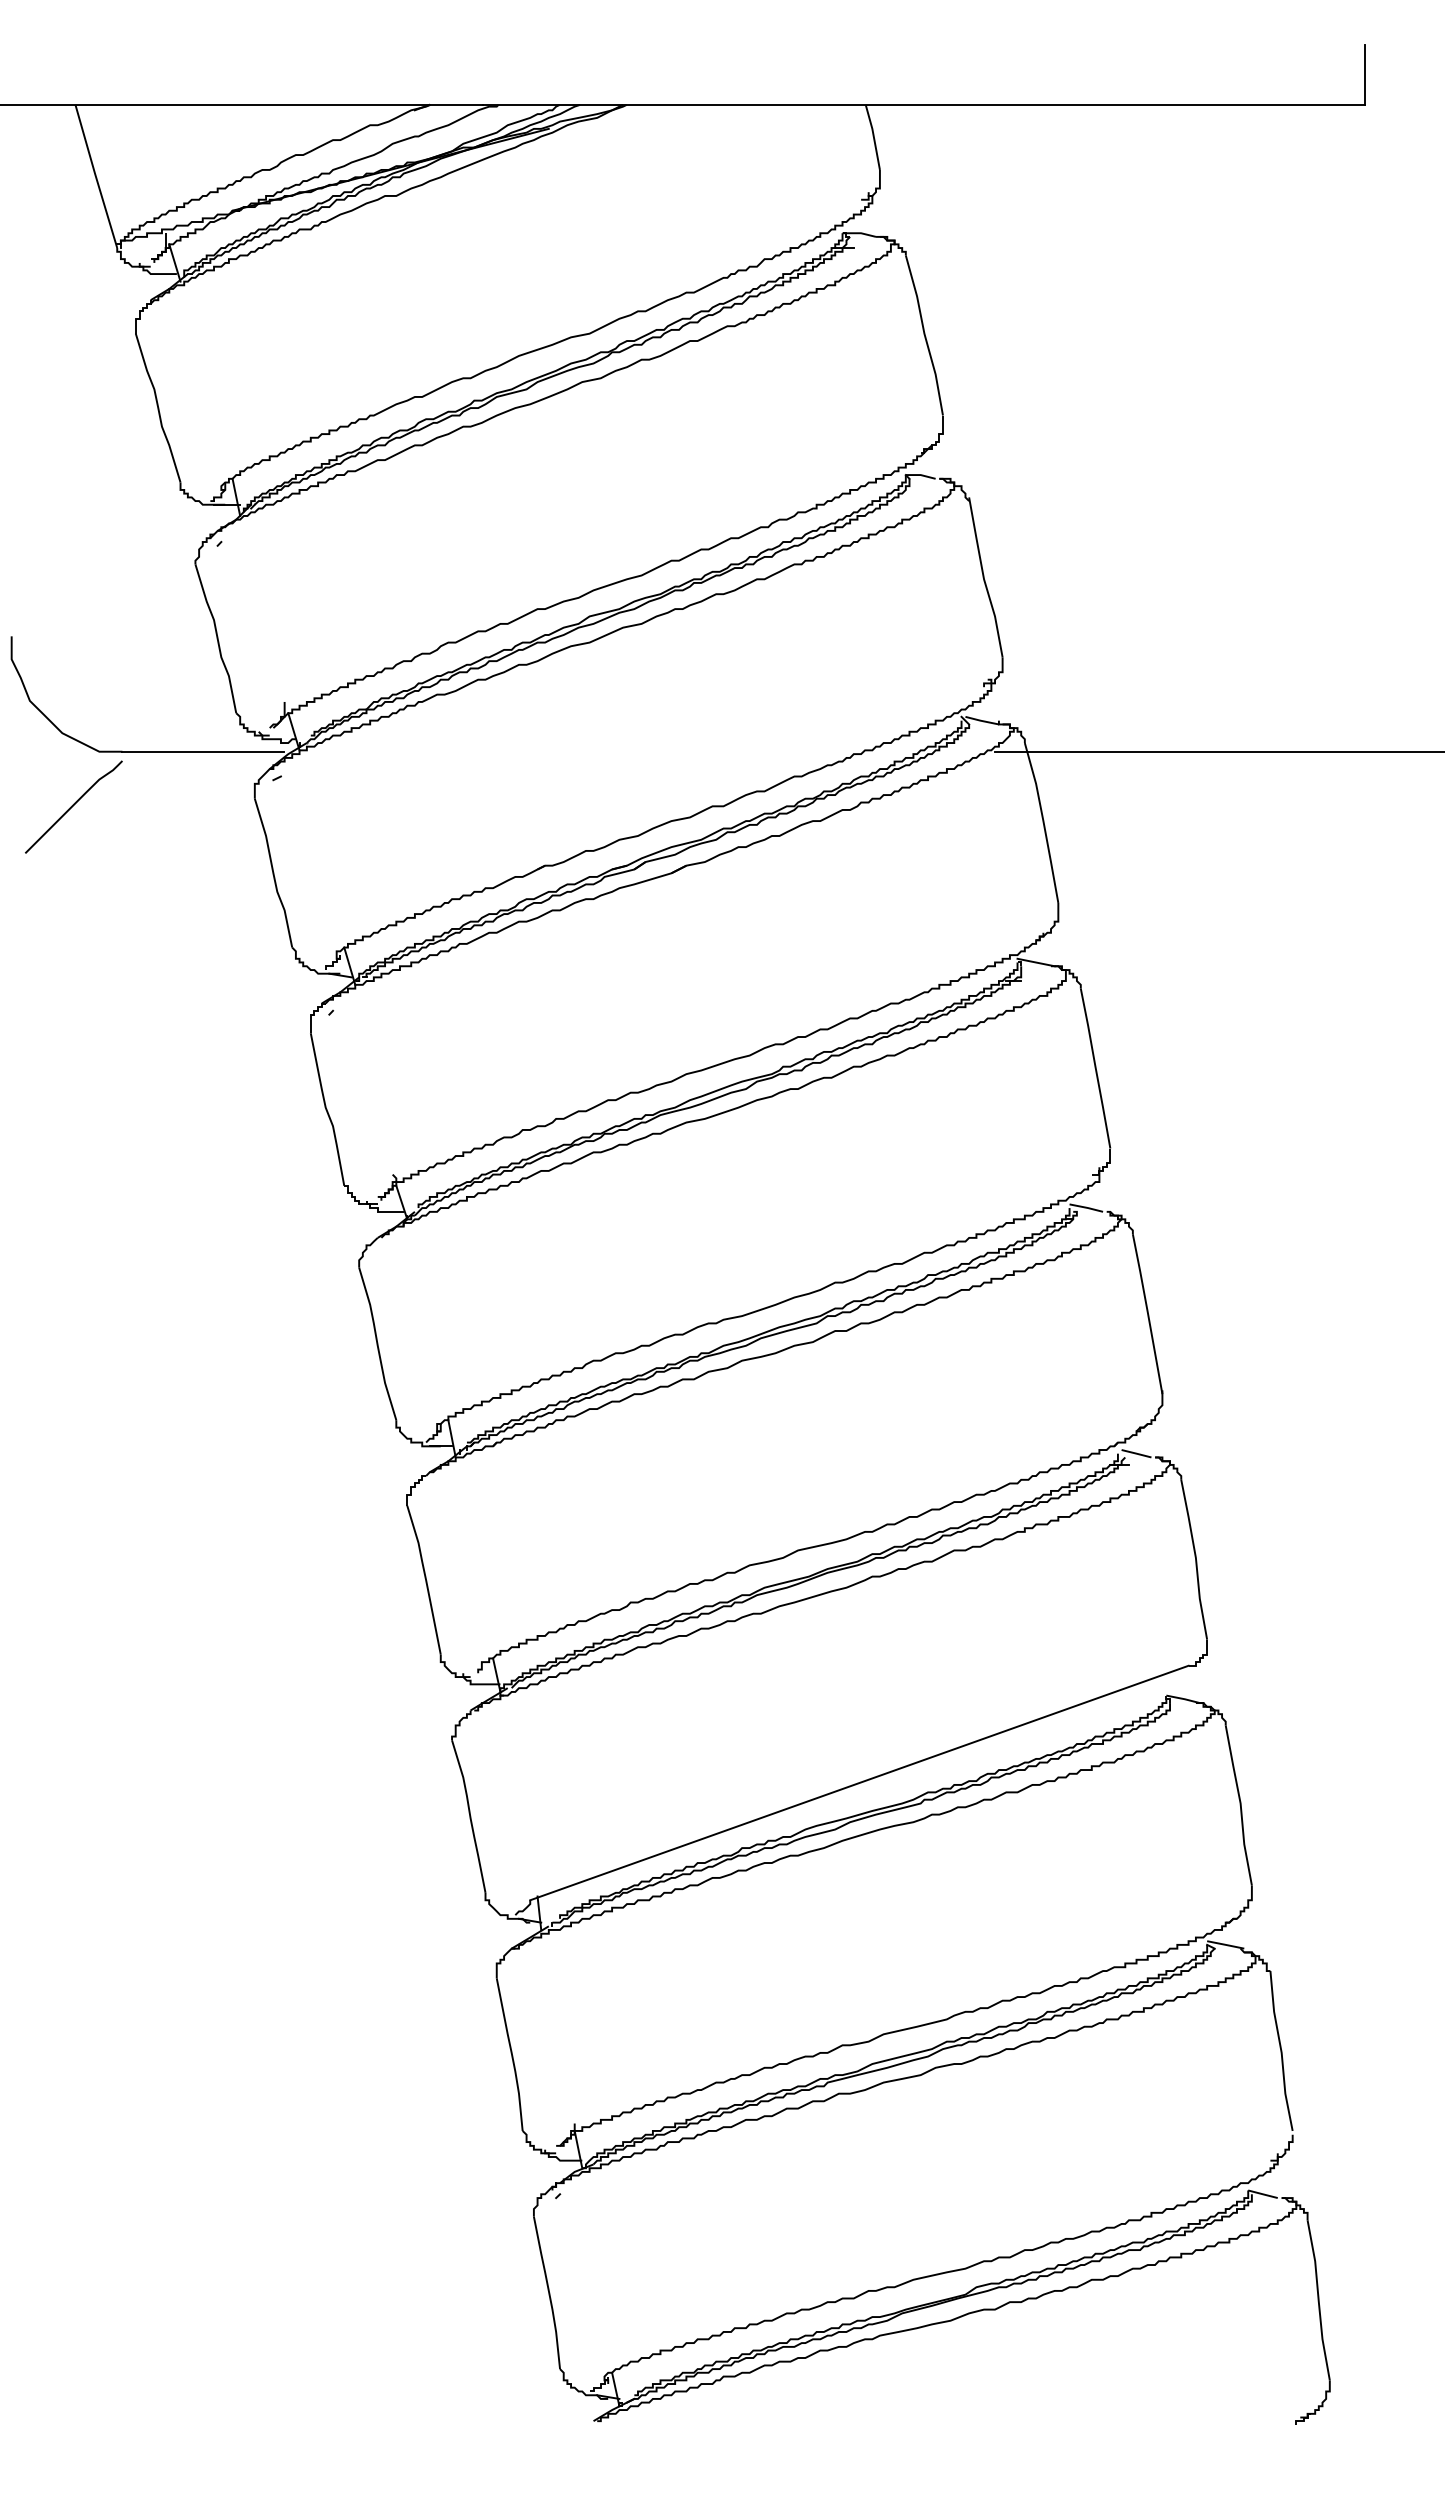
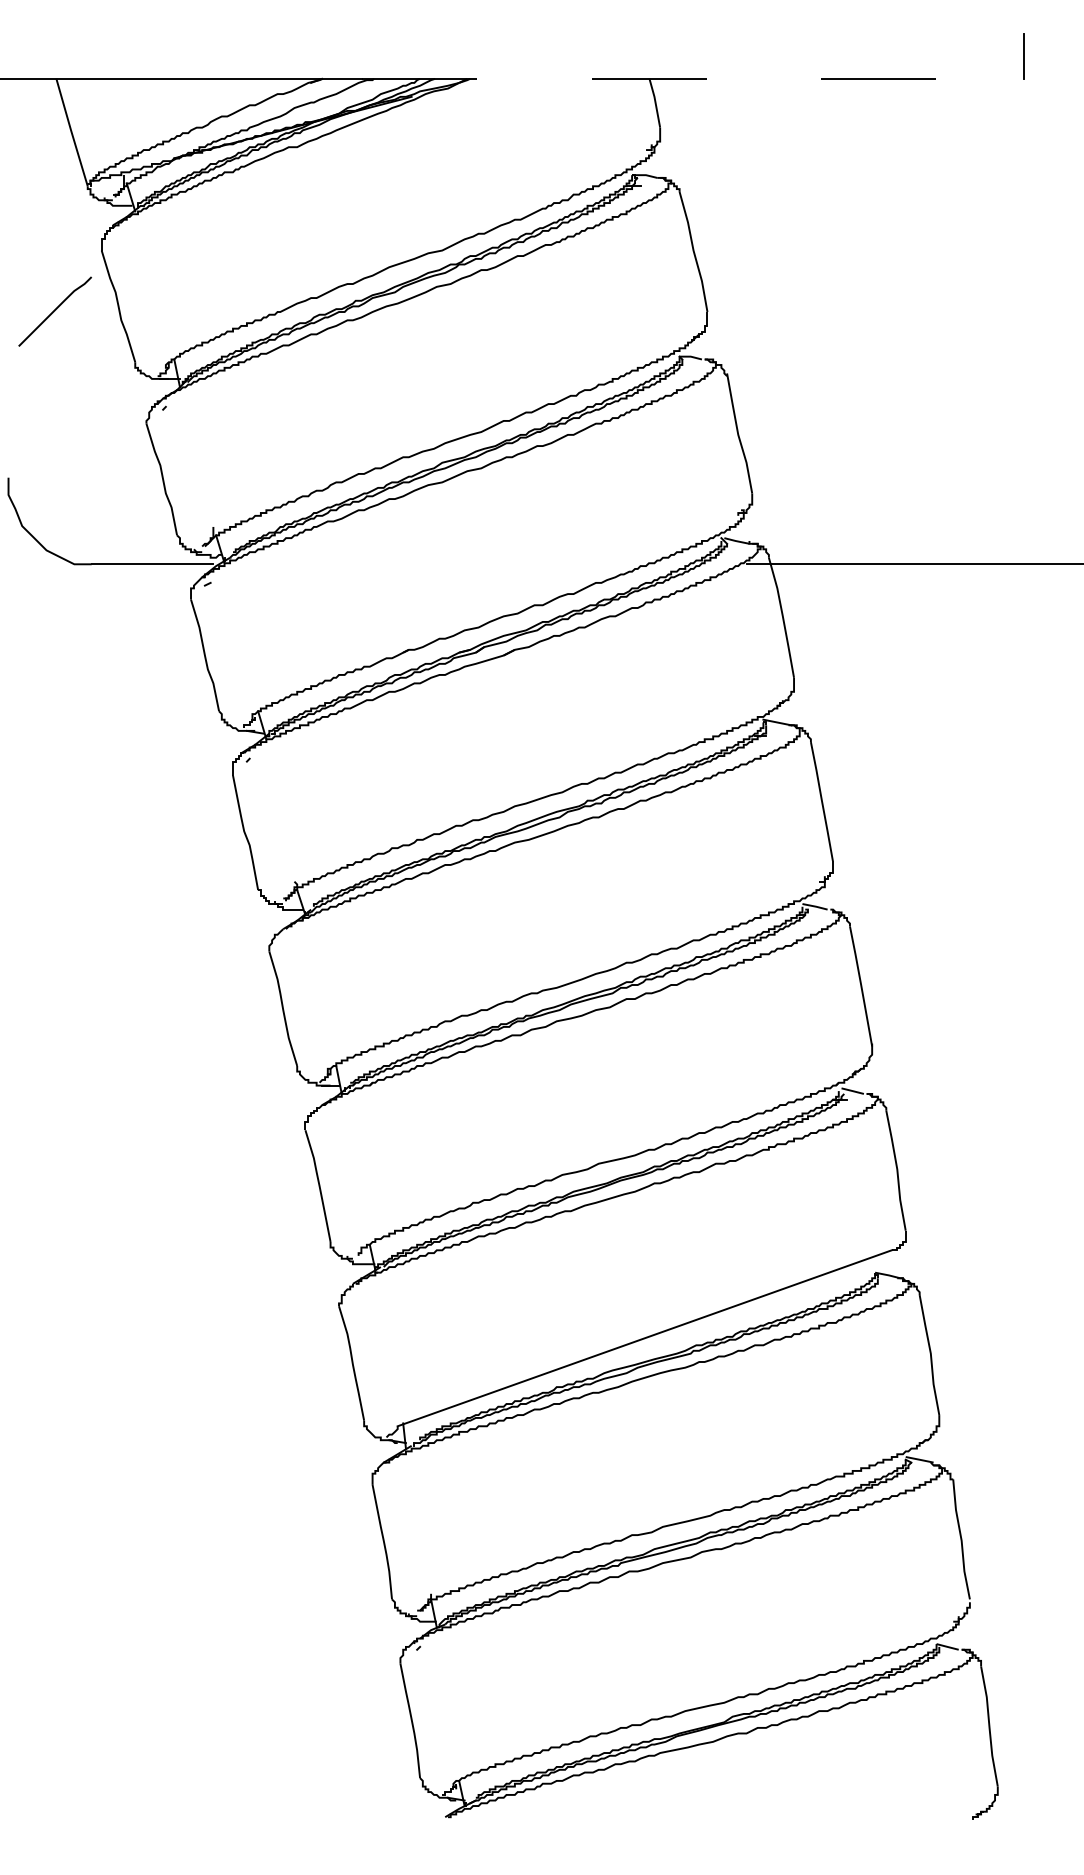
line: (924, 104) -> (693, 78), solid -> dashed
curve: (73, 806) -> (54, 311), moved

